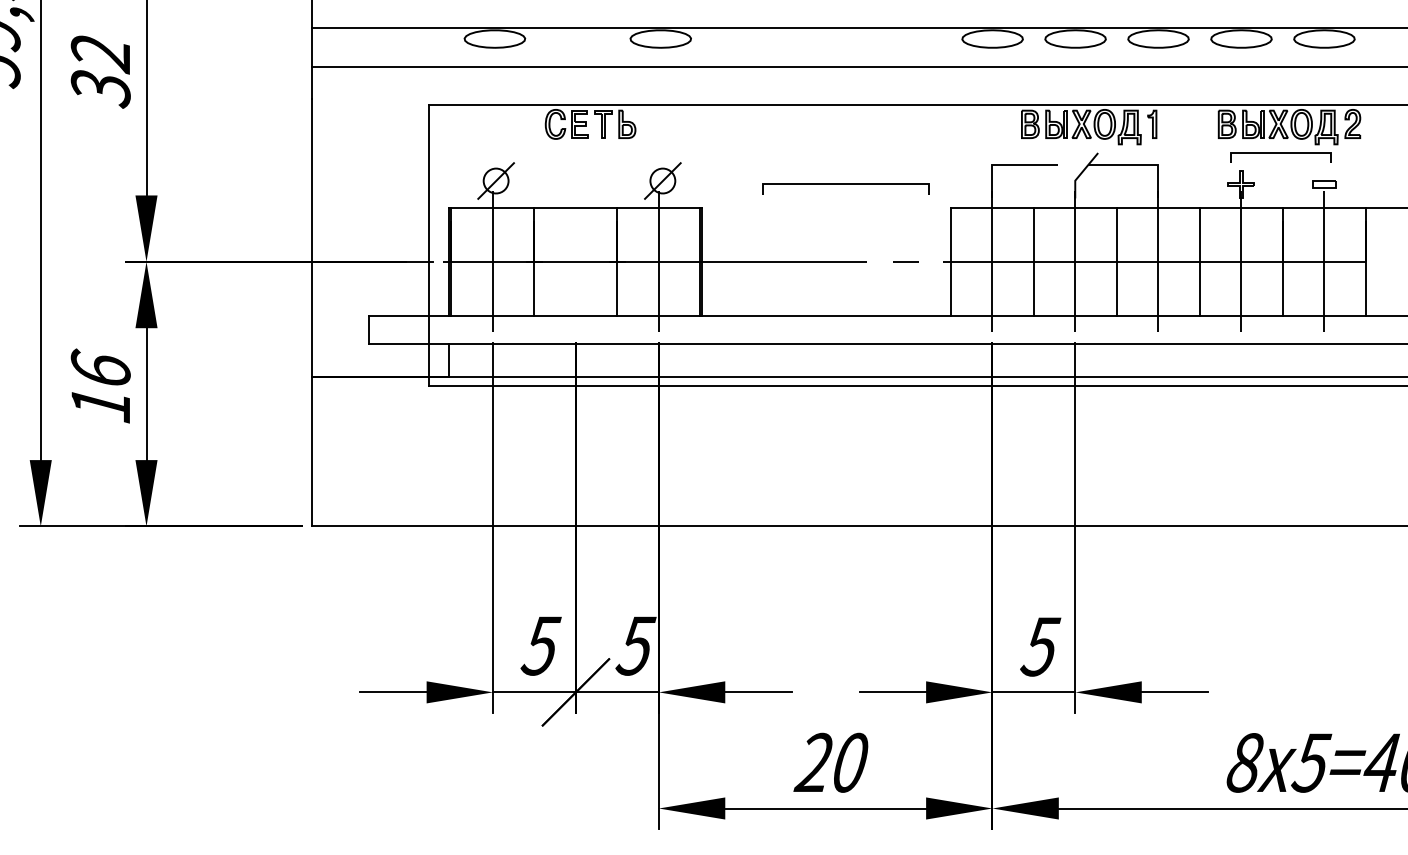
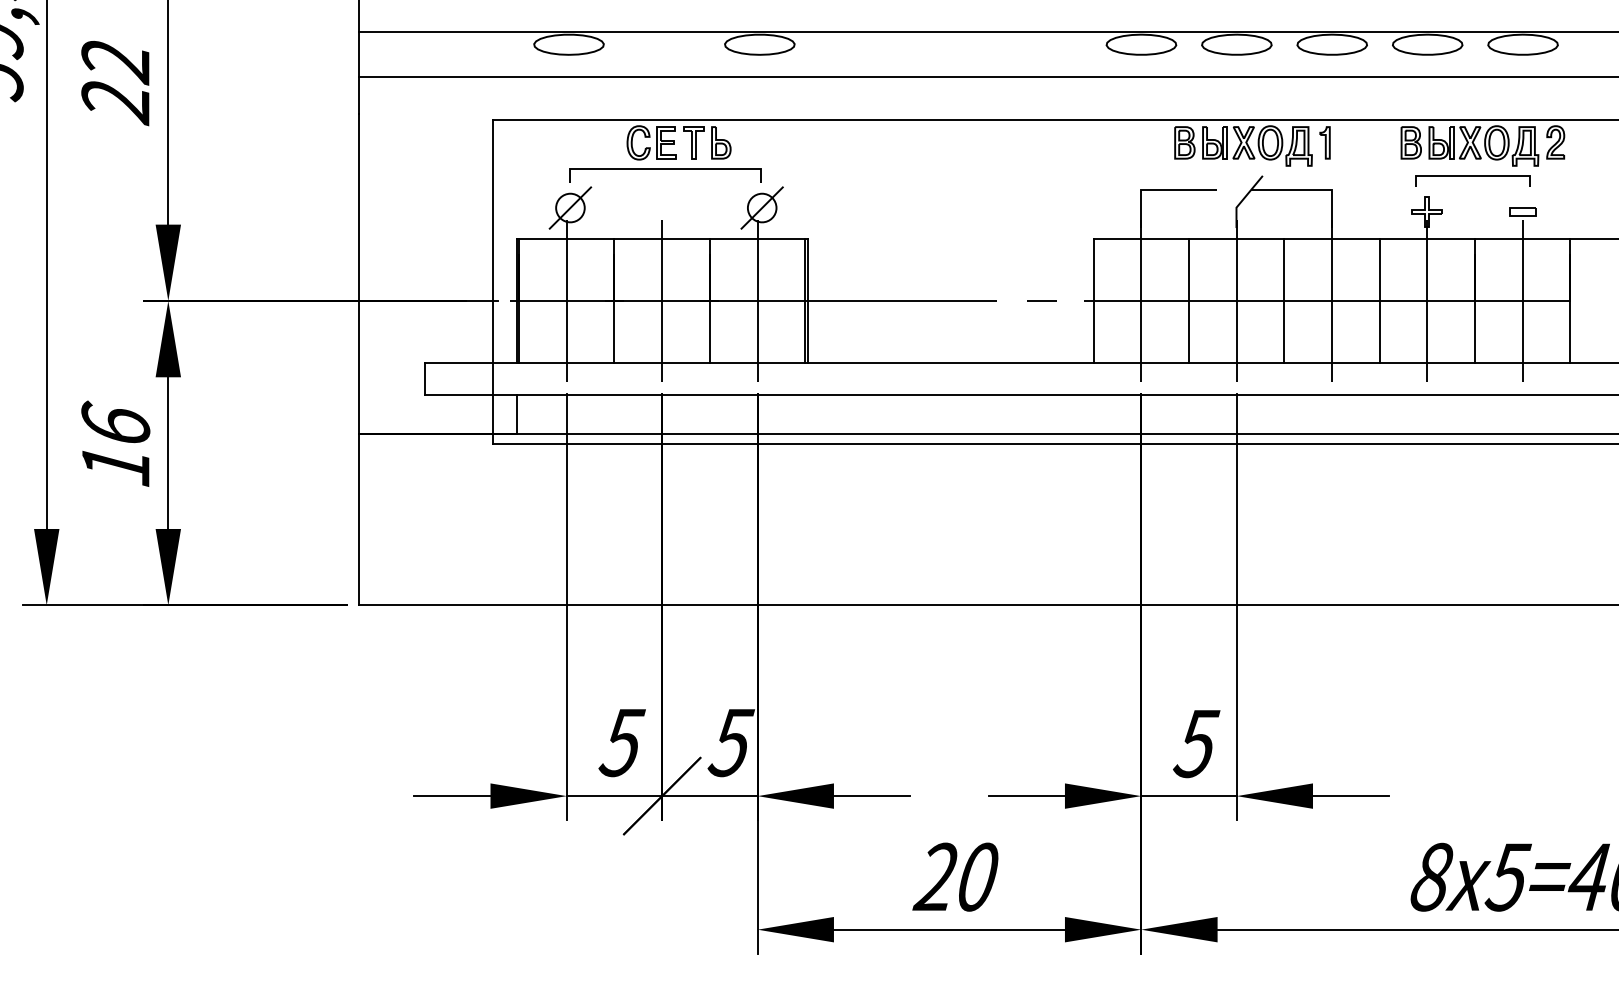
text: (100, 89) -> (115, 102), 32 -> 22
curve: (845, 184) -> (665, 170), moved
line: (575, 261) -> (661, 300), added

